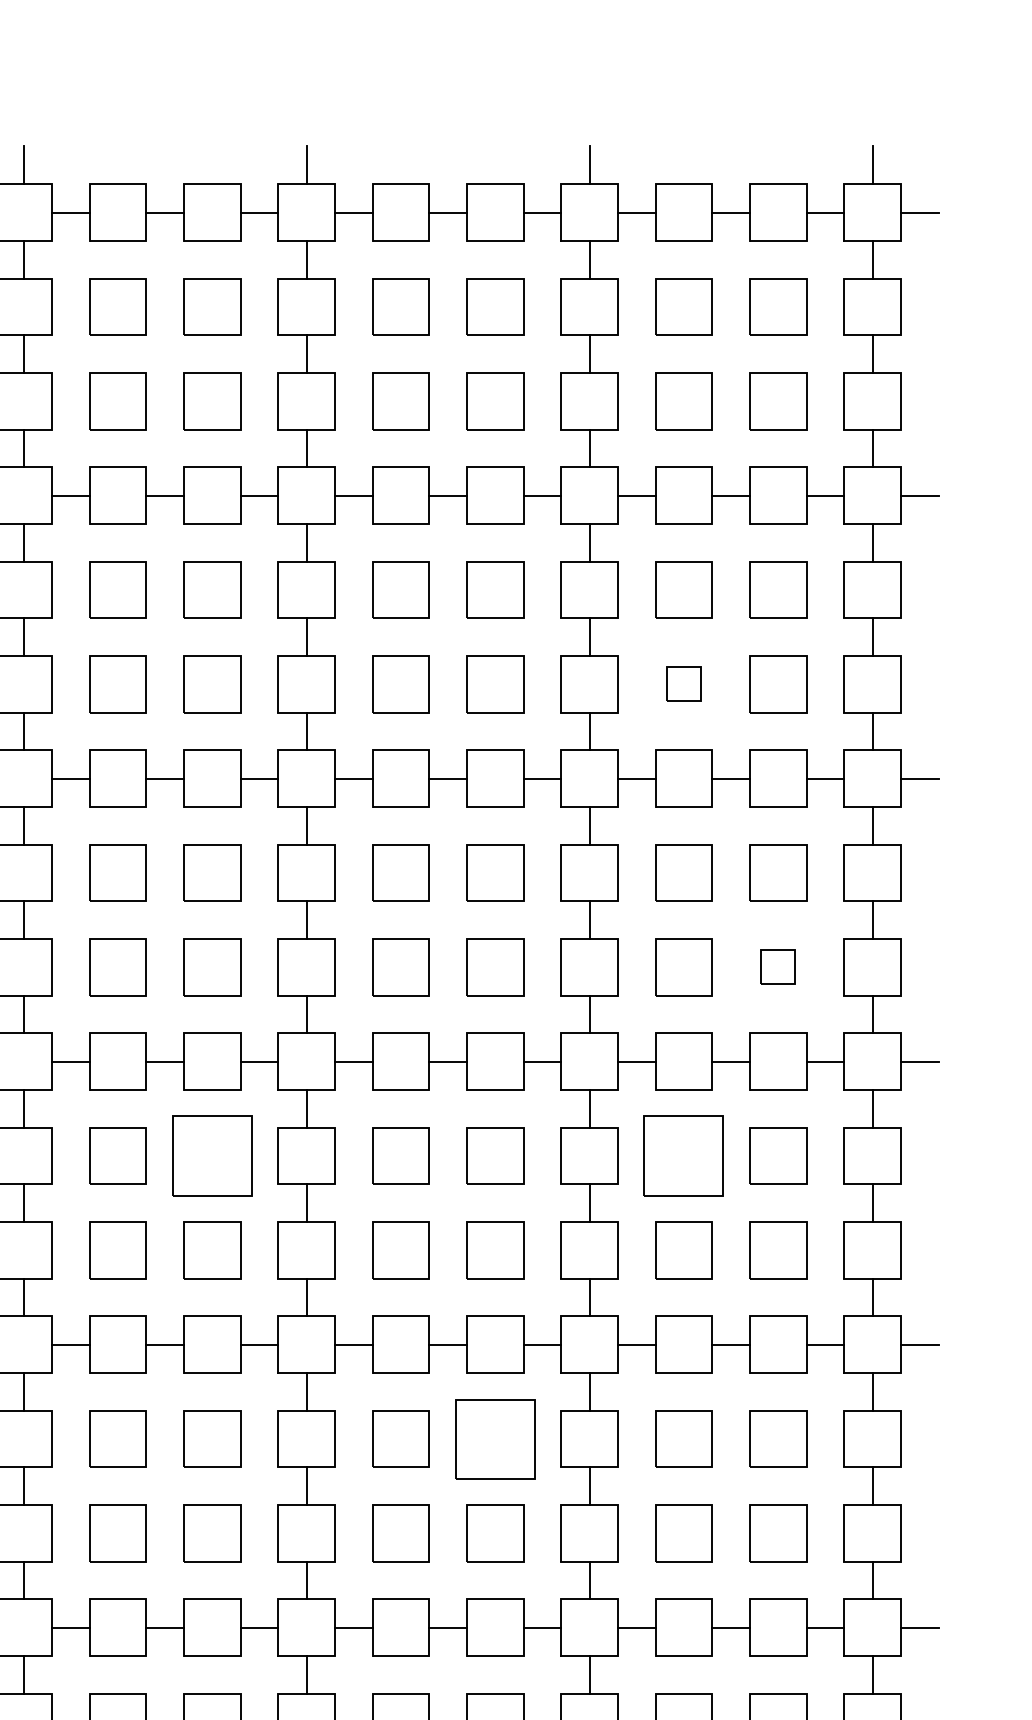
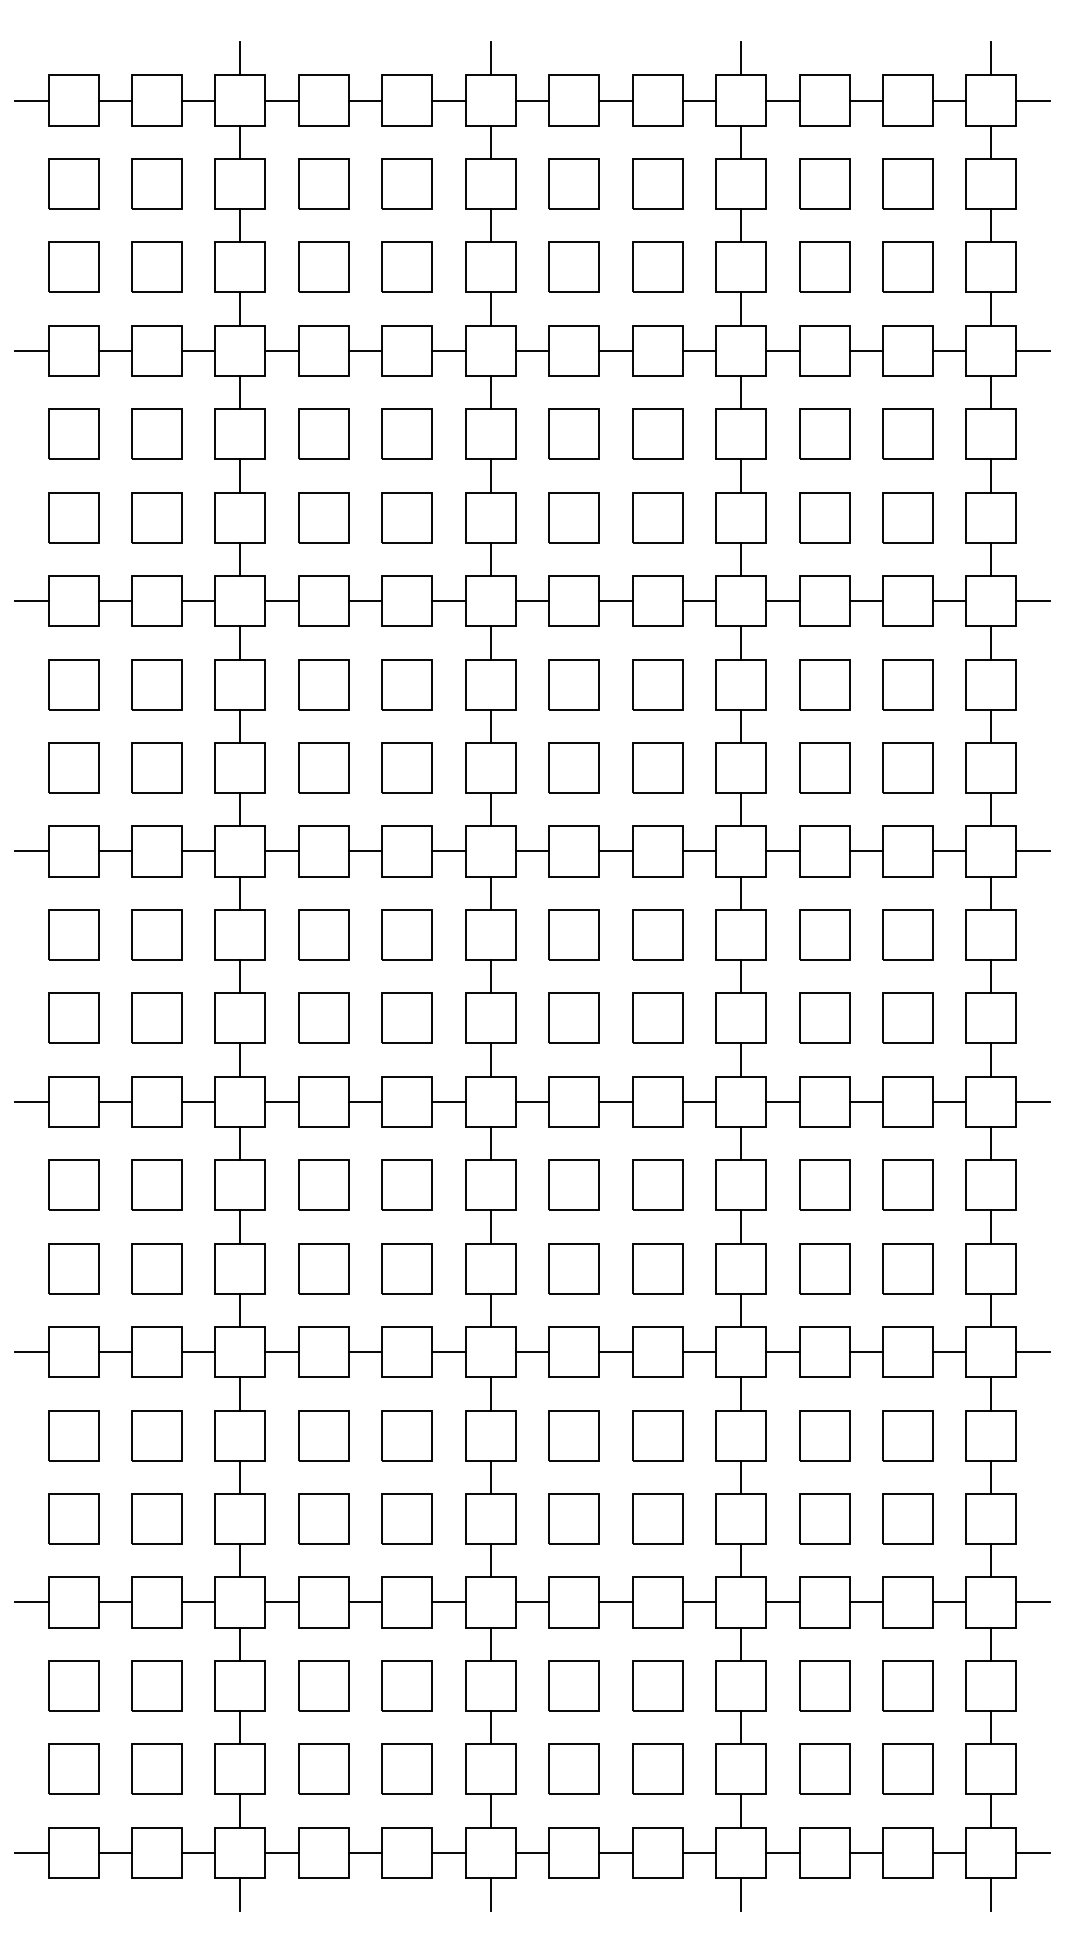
part: (683, 684) -> (824, 517), size x1.67
part: (777, 966) -> (907, 767), size x1.67
part: (211, 1155) -> (406, 934), size x0.71
part: (683, 1155) -> (824, 934), size x0.71
part: (495, 1438) -> (657, 1184), size x0.71

